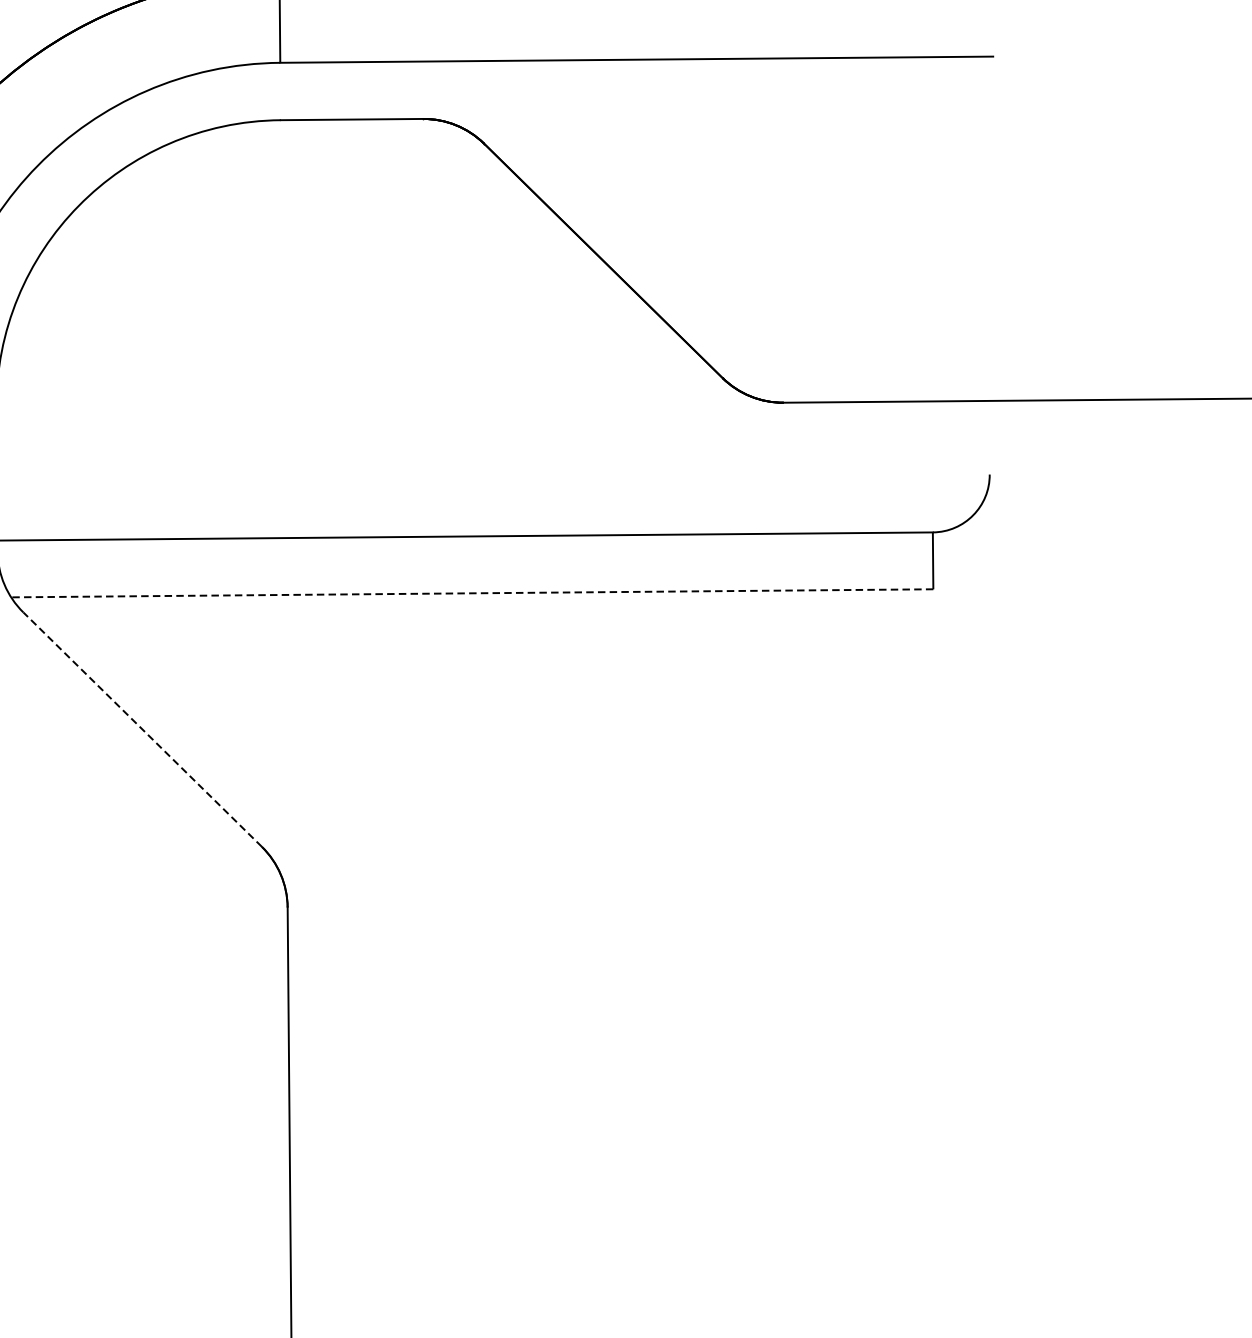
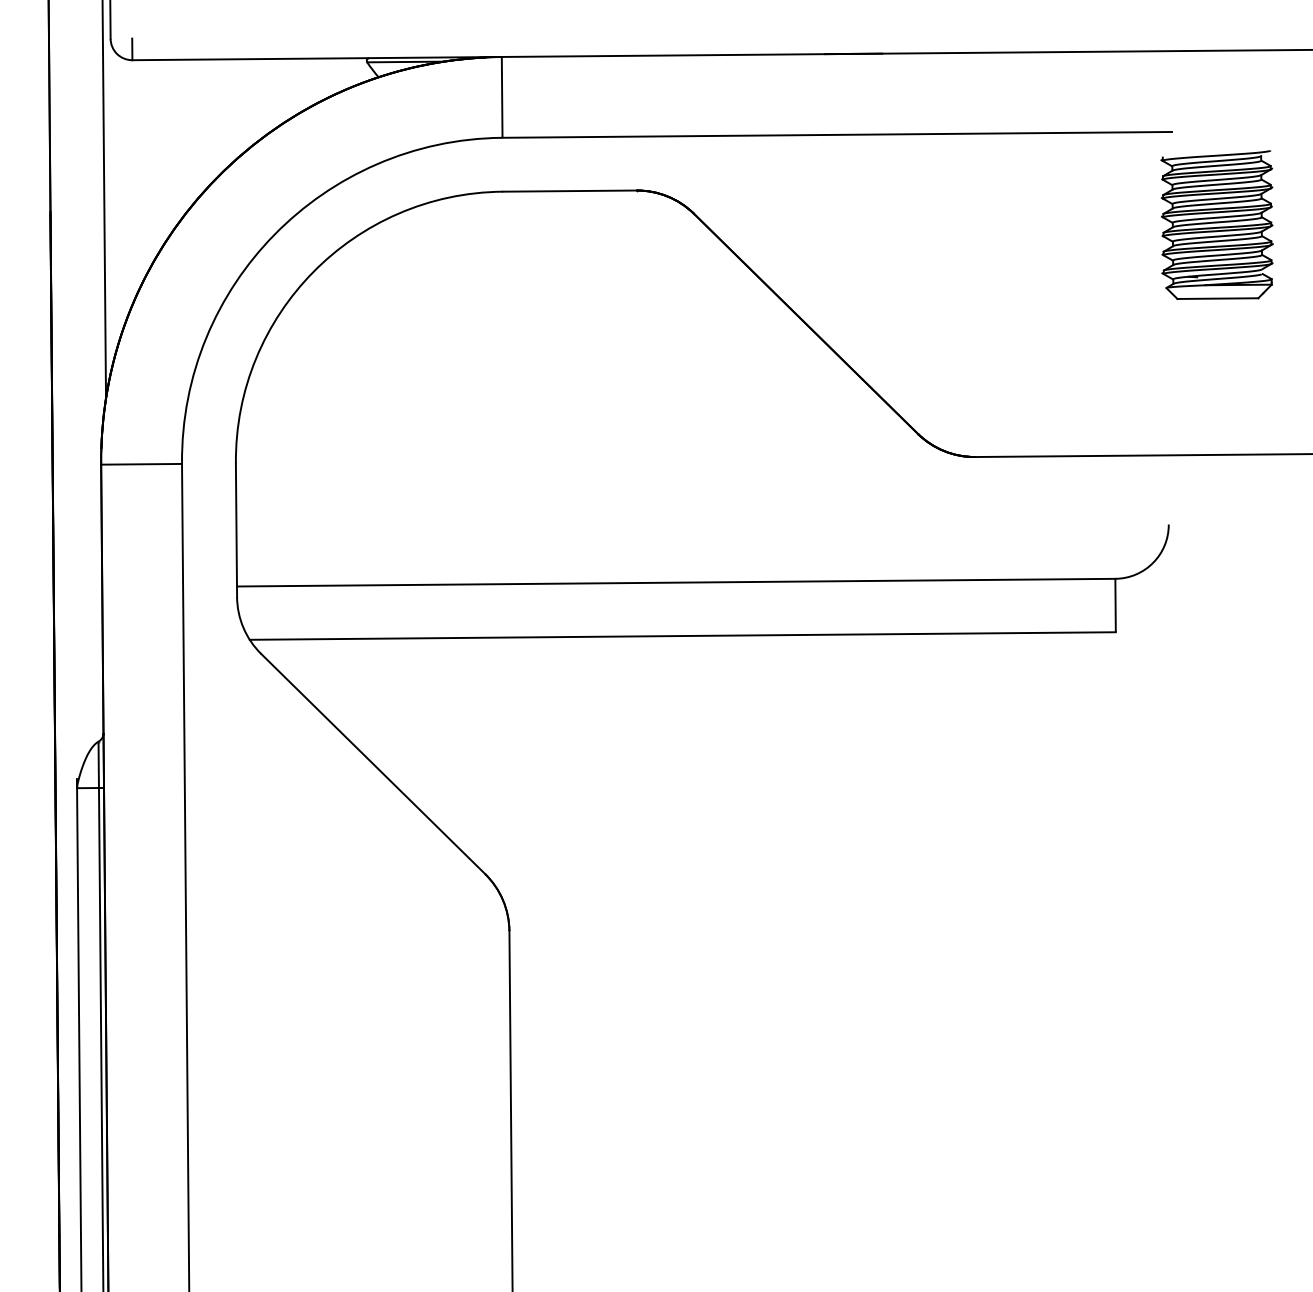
part: (1040, 155) -> (1216, 224), added
line: (471, 593) -> (682, 636), dashed -> solid
line: (141, 729) -> (372, 763), dashed -> solid

